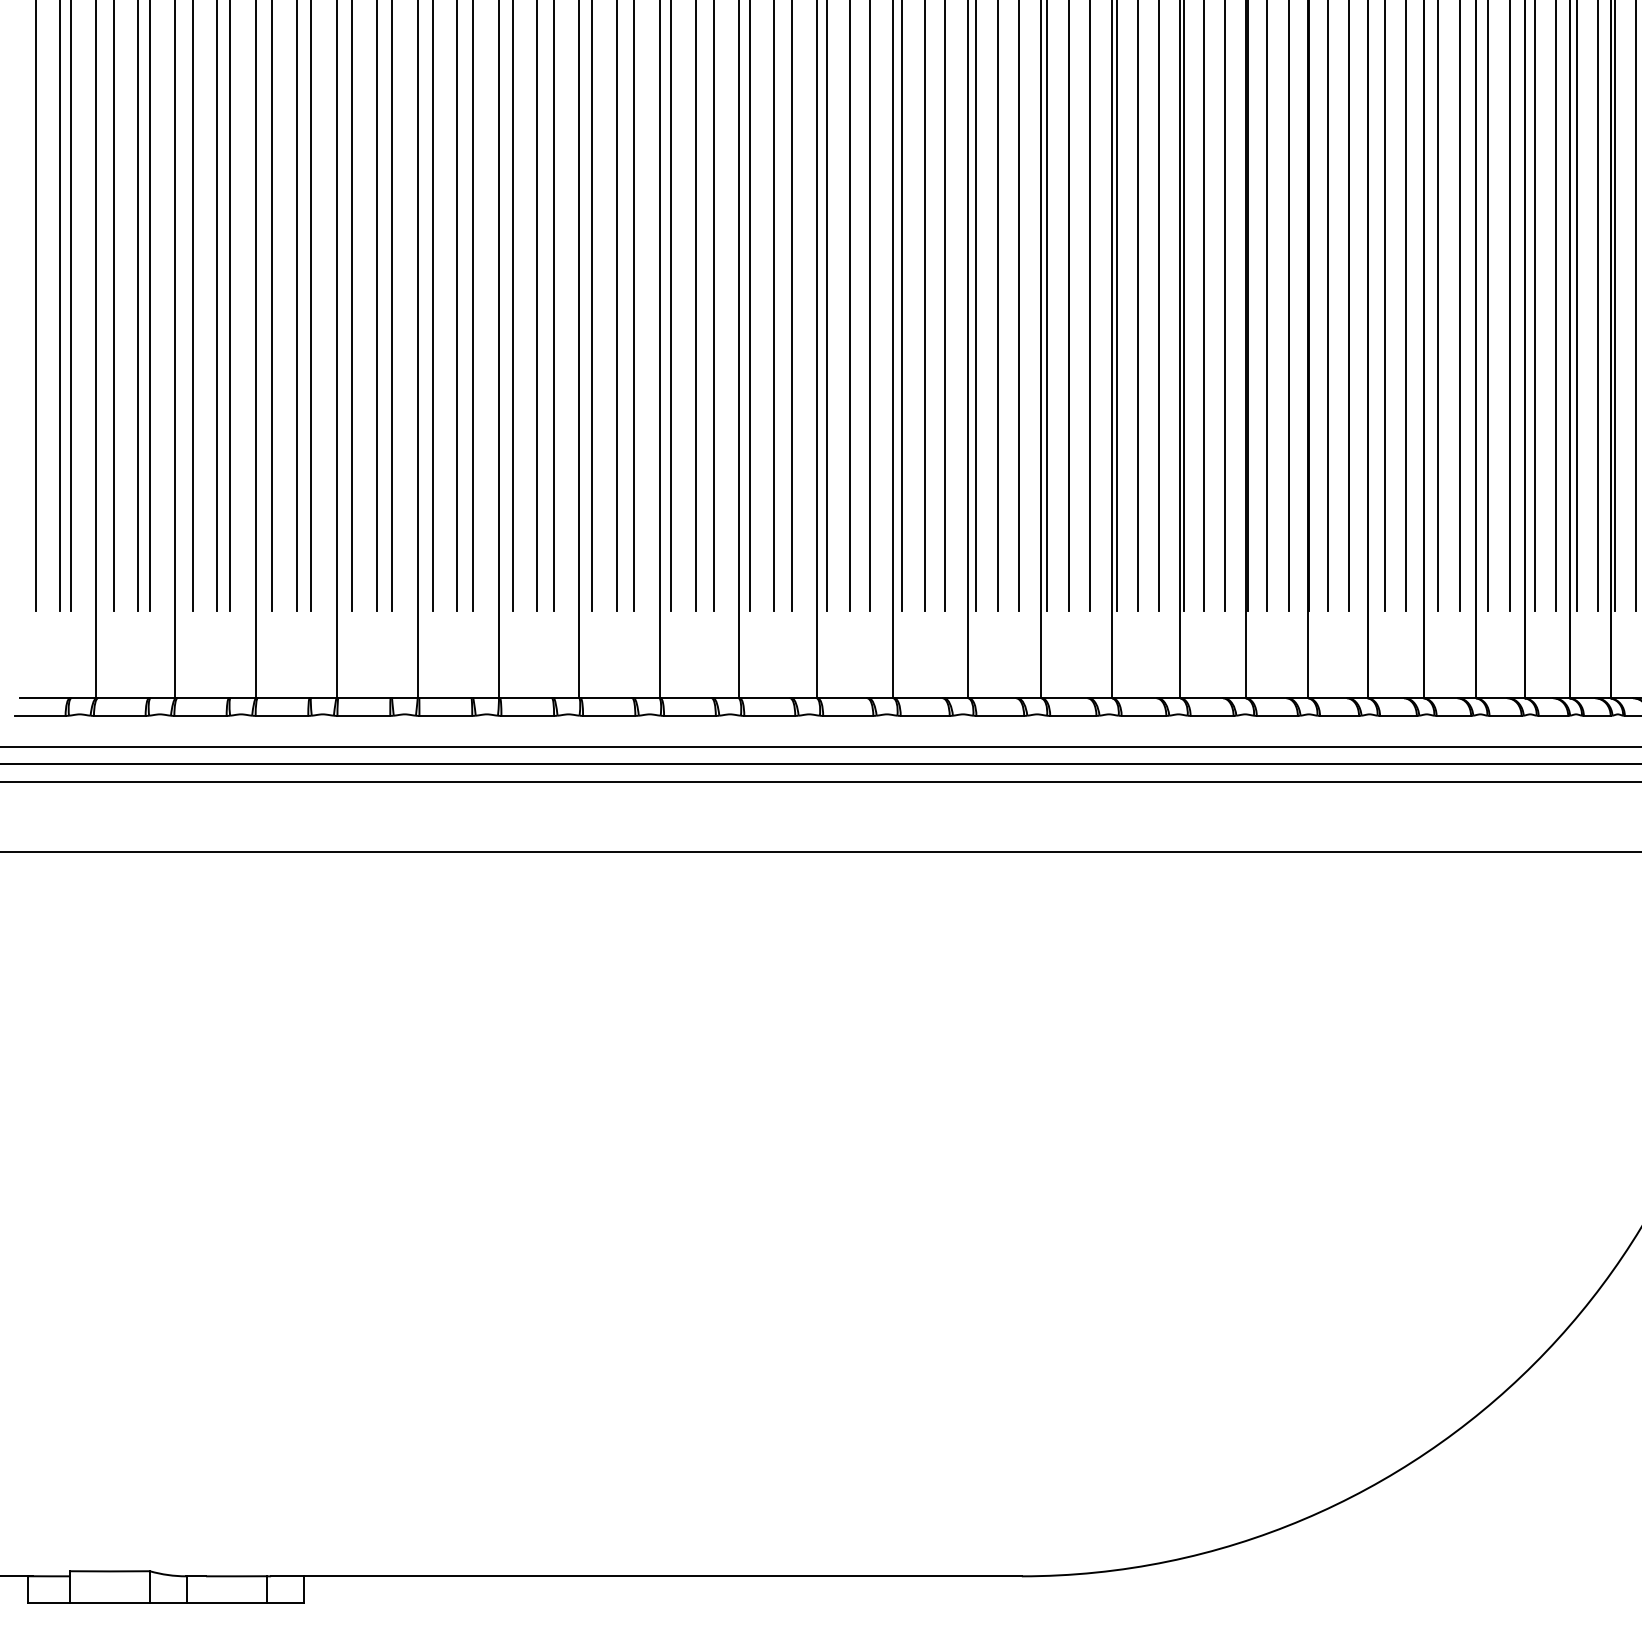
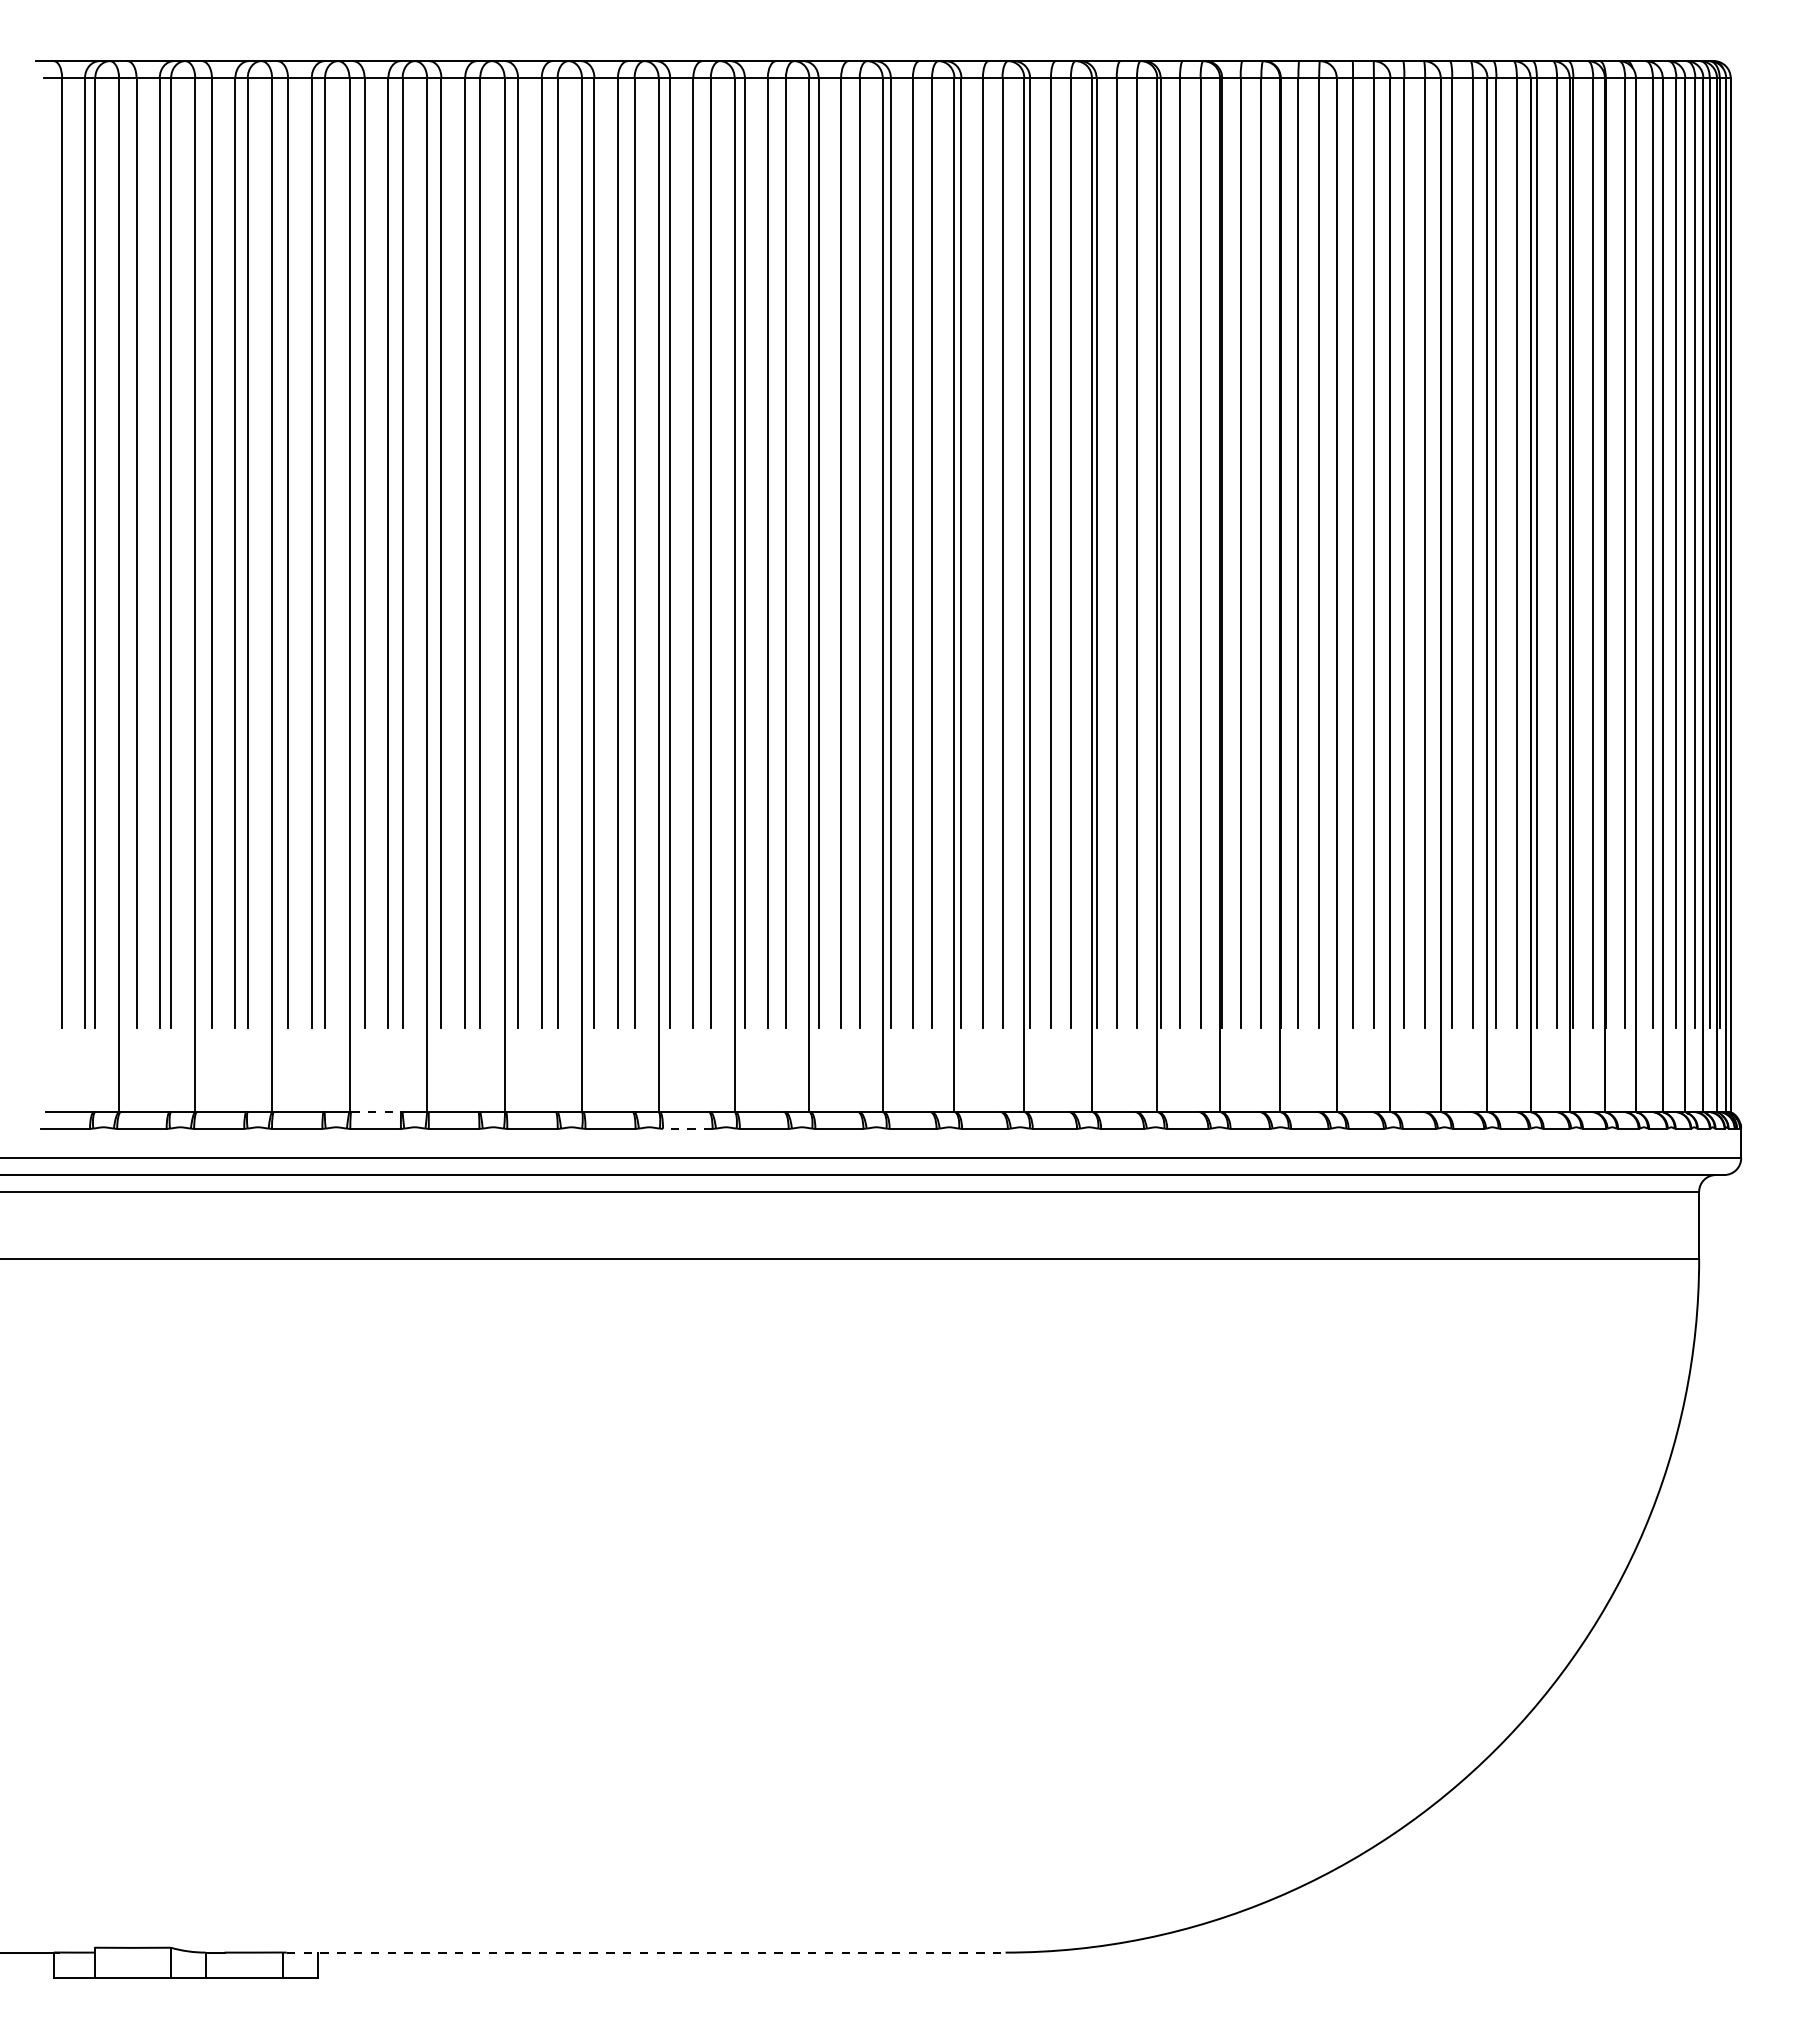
line: (364, 697) -> (376, 1111), solid -> dashed
line: (689, 715) -> (687, 1128), solid -> dashed
line: (646, 1576) -> (646, 1952), solid -> dashed

